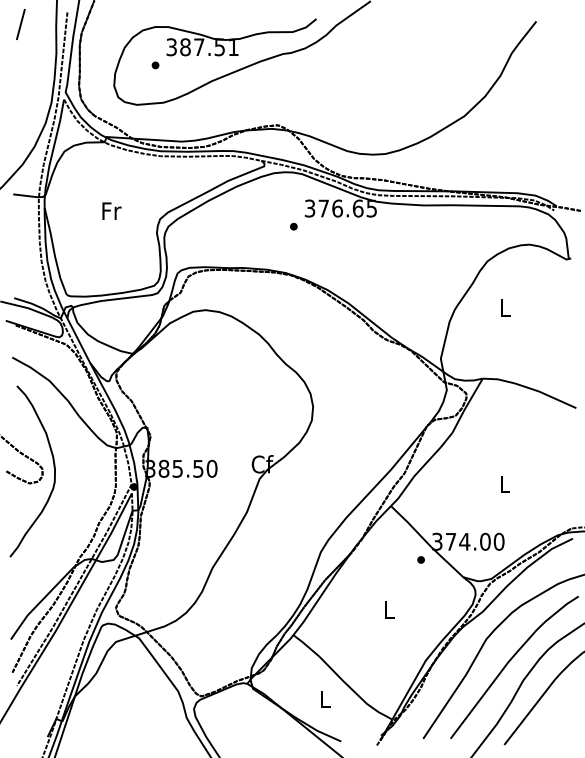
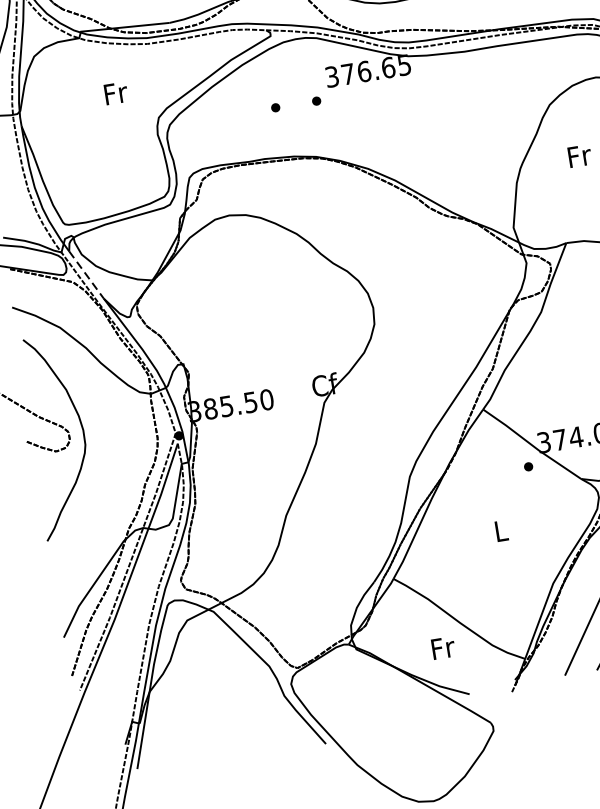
text: (111, 210) -> (115, 92), moved
part: (258, 226) -> (275, 107), added
text: (505, 307) -> (579, 155), L -> Fr
line: (78, 340) -> (86, 275), solid -> dashed
text: (325, 699) -> (443, 648), L -> Fr

